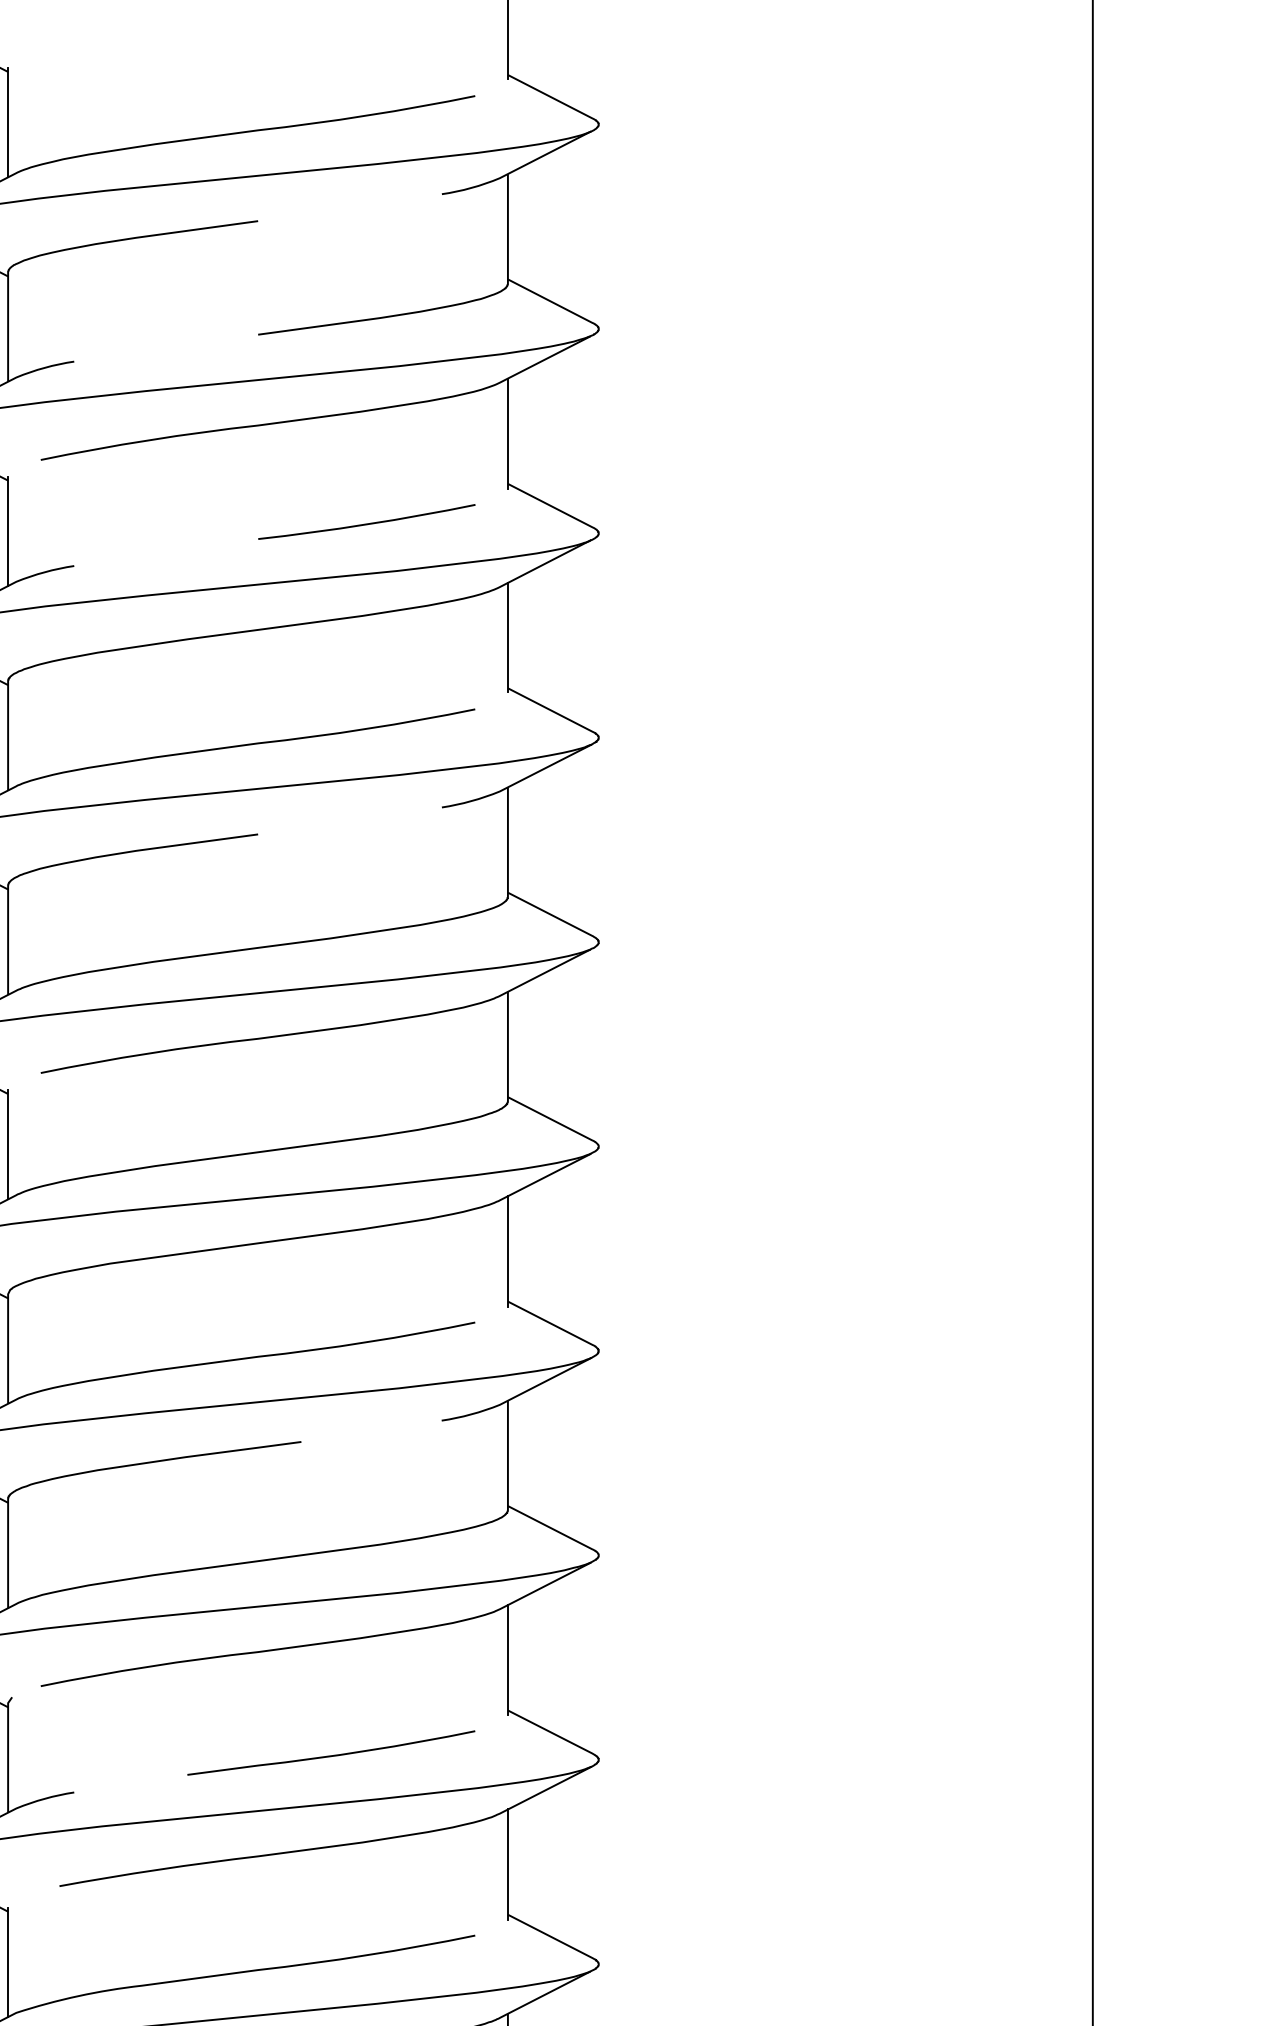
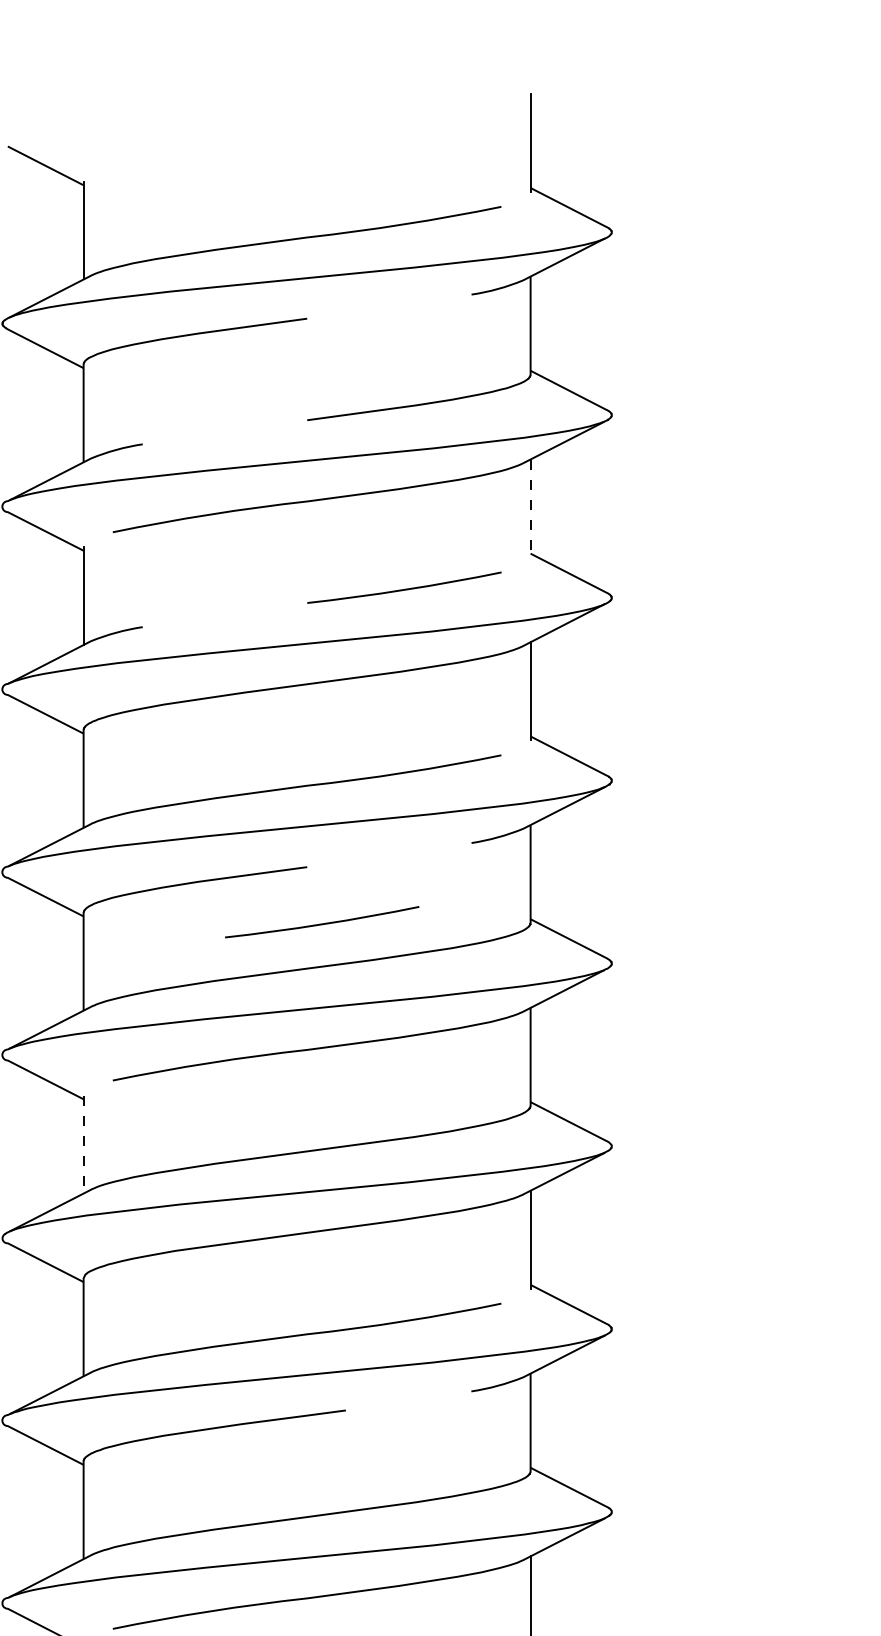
line: (507, 434) -> (530, 509), solid -> dashed
arc: (274, 897) -> (321, 923), added
line: (8, 1144) -> (83, 1144), solid -> dashed

